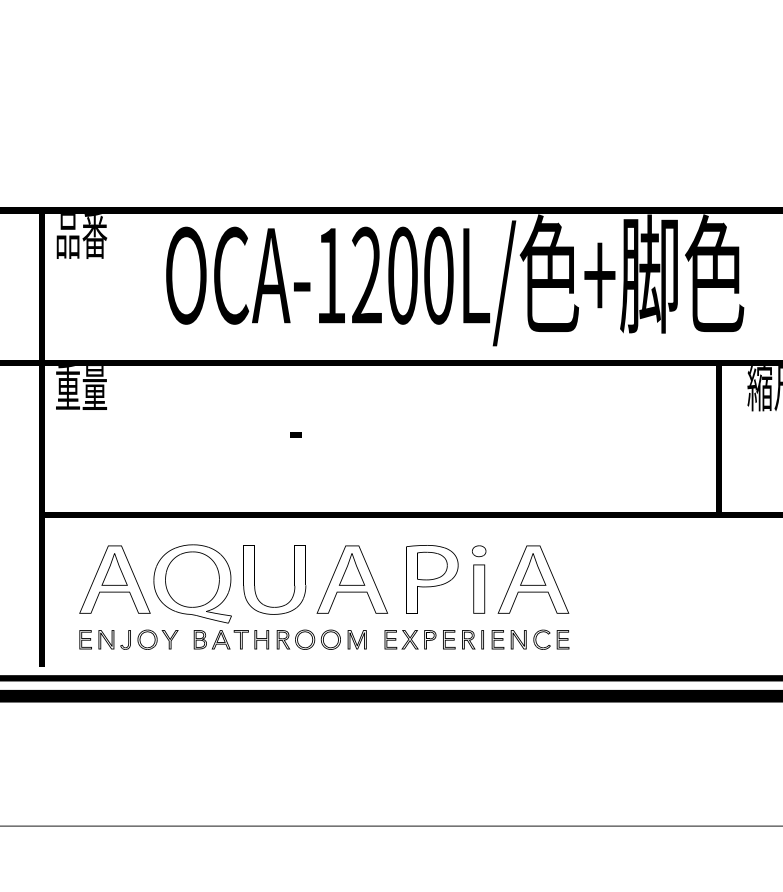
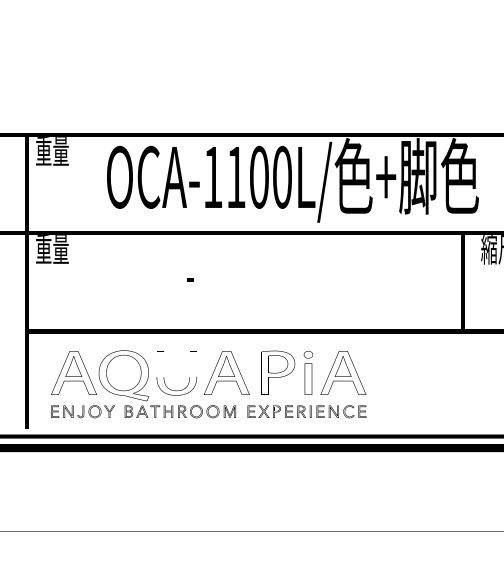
text: (81, 235) -> (52, 151), 品番 -> 重量
text: (365, 274) -> (235, 176), OCA-1200L/ -> OCA-1100L/

